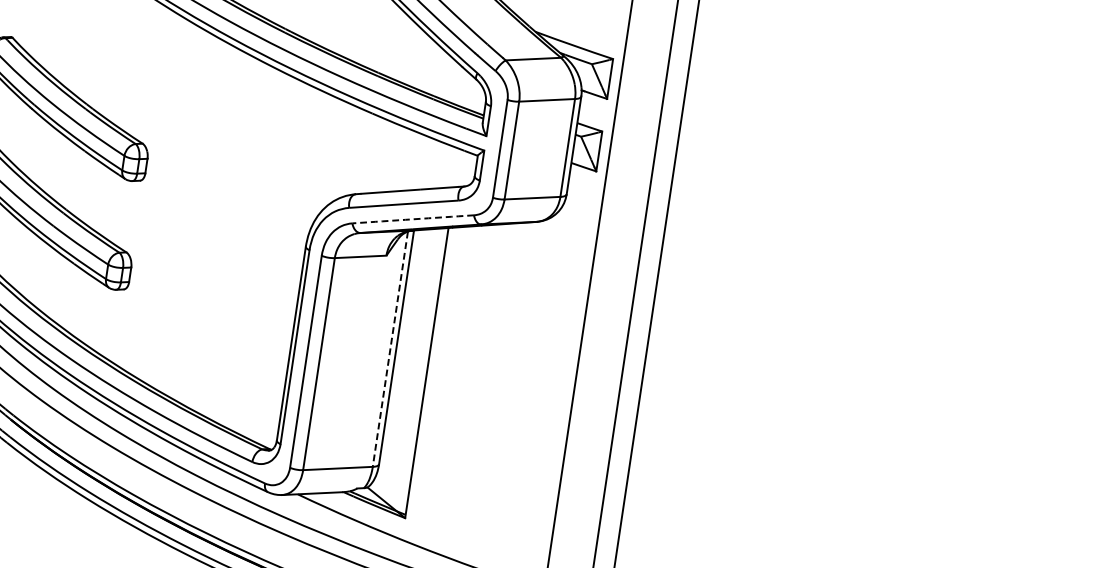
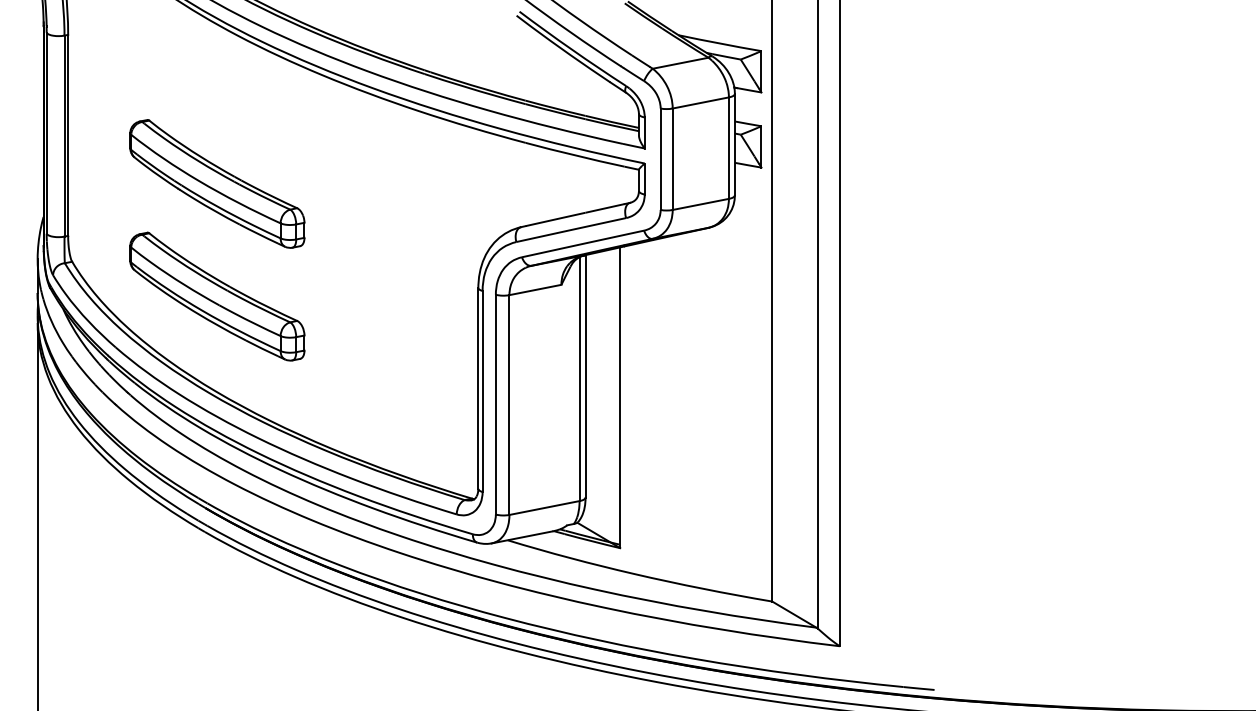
arc: (413, 218) -> (583, 243), dashed -> solid
line: (390, 349) -> (579, 379), dashed -> solid

